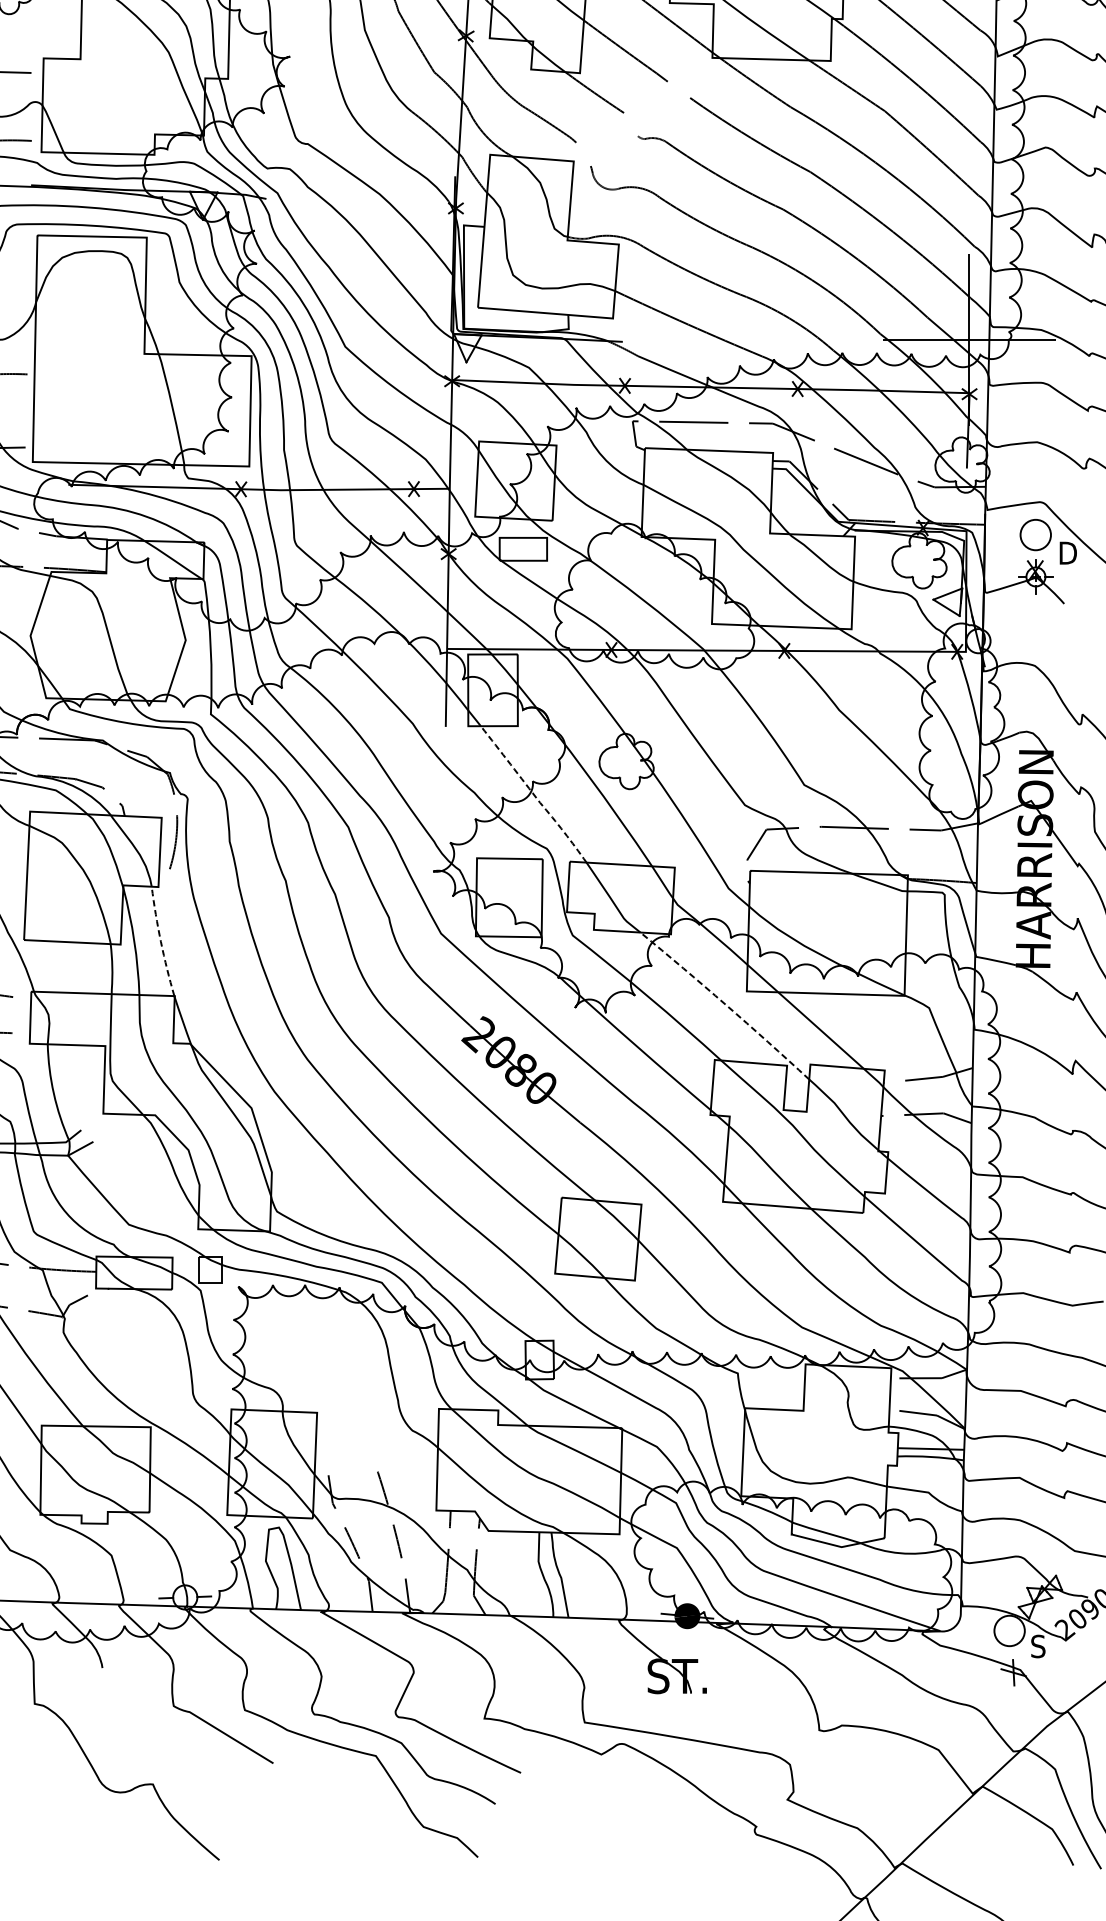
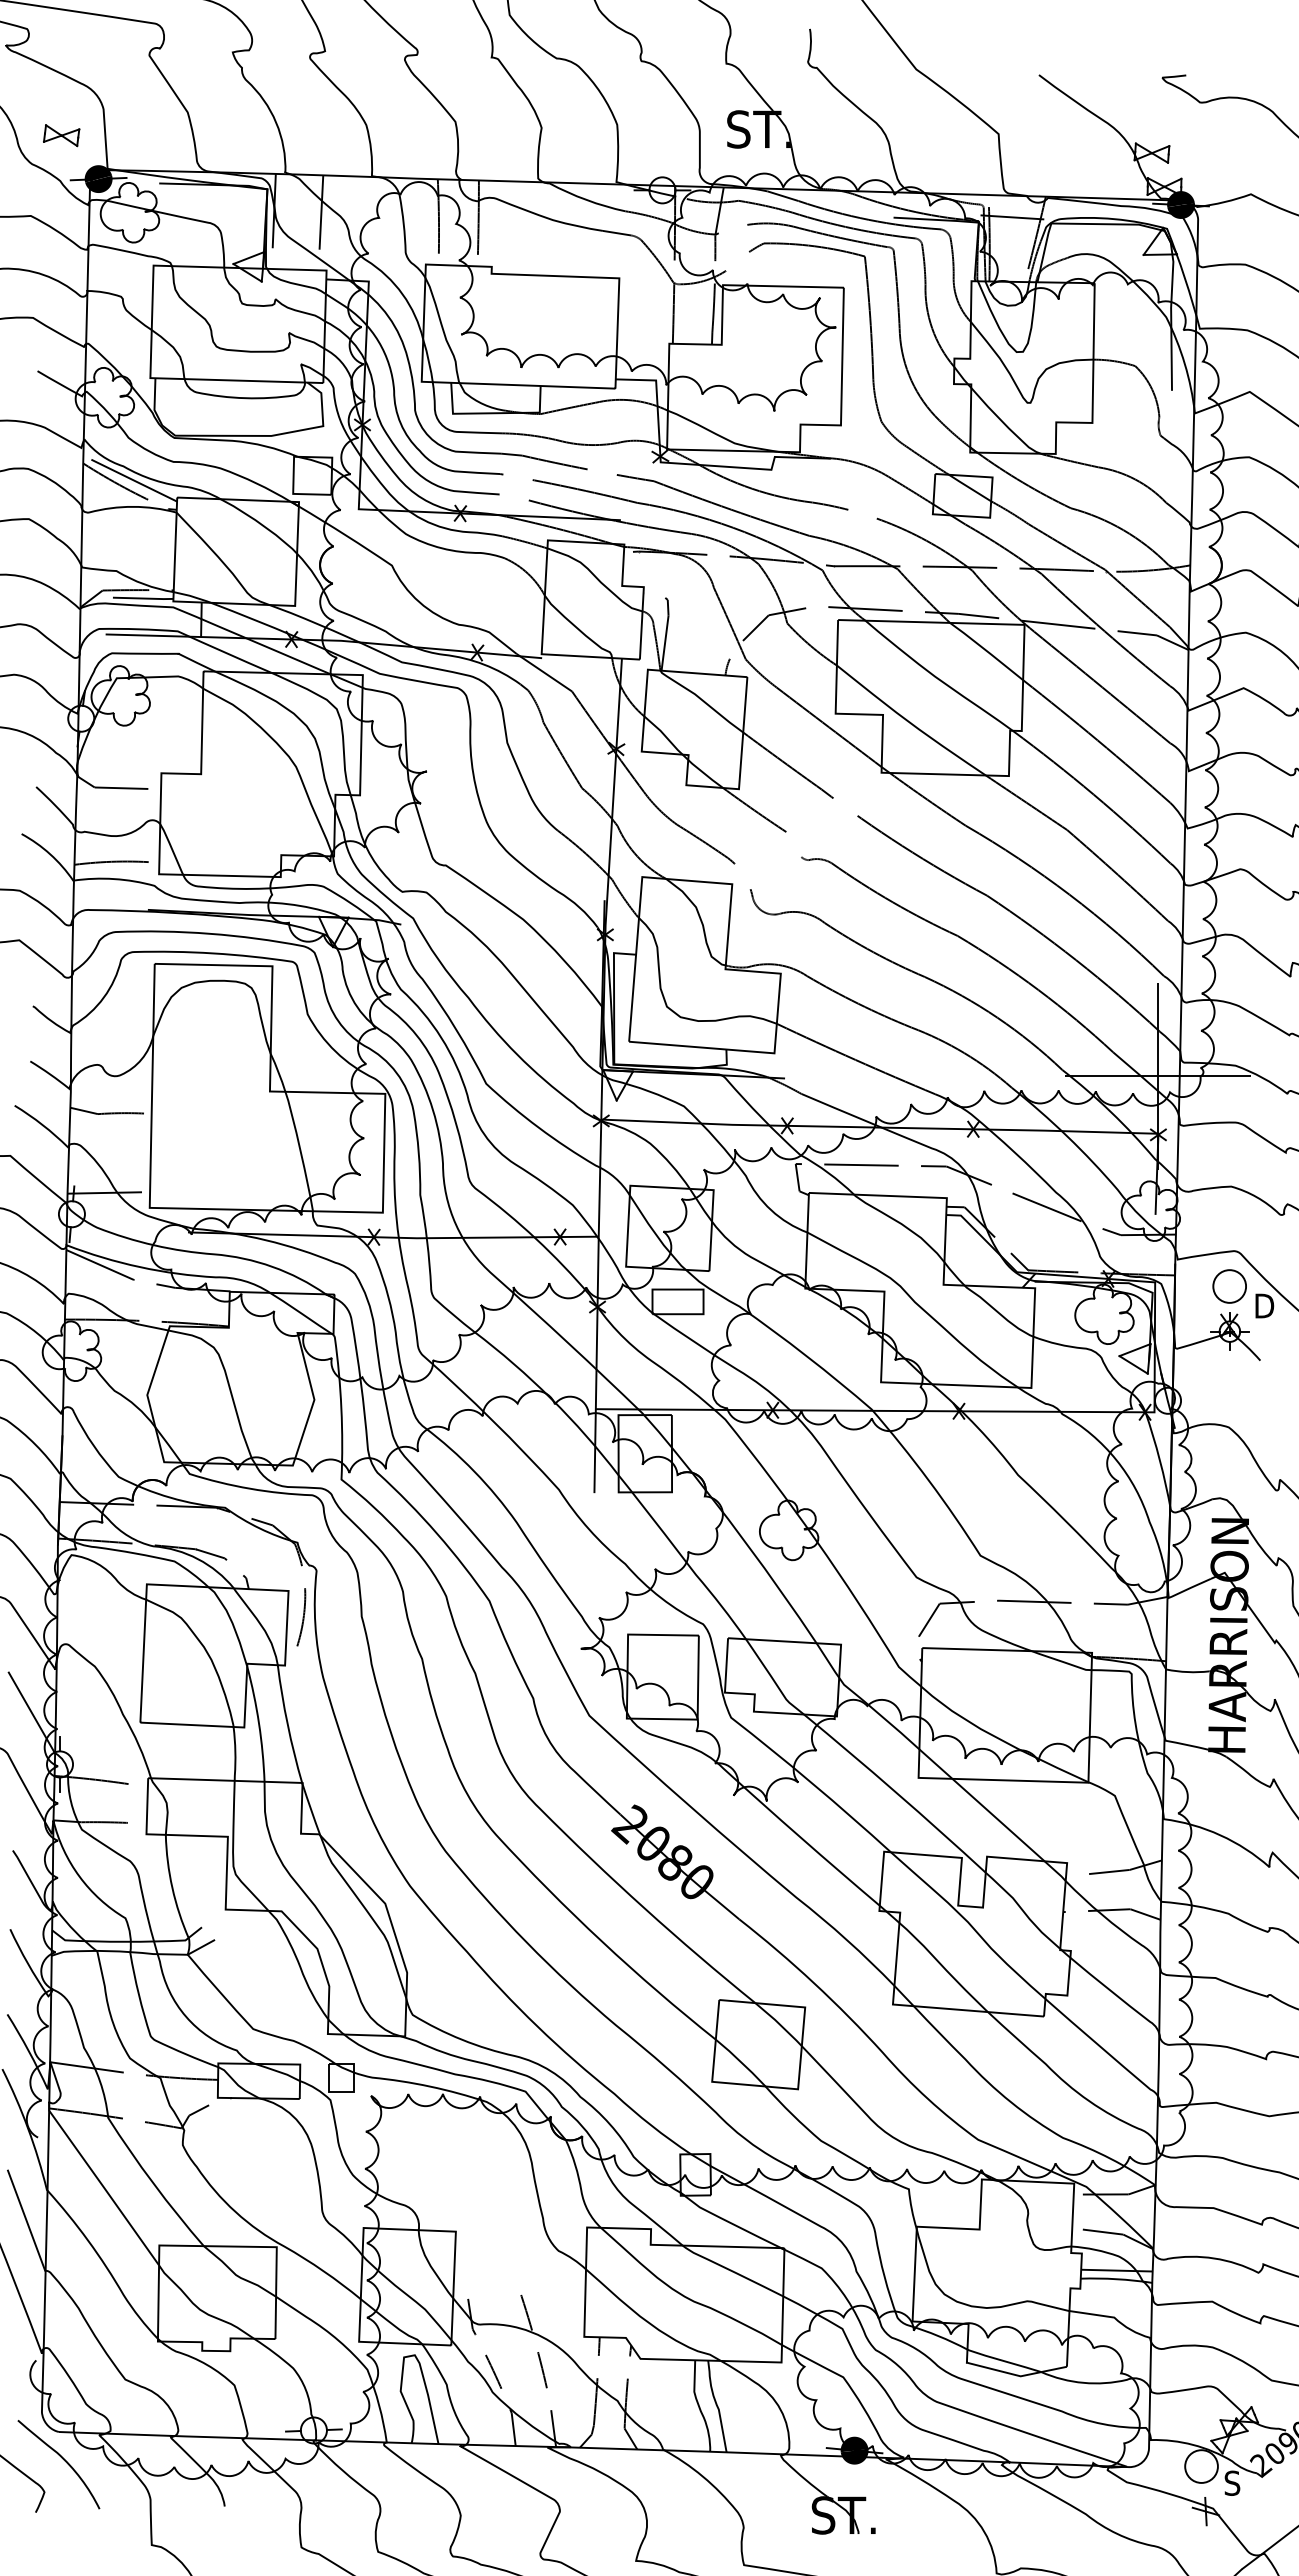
line: (534, 794) -> (689, 1565), dashed -> solid
line: (160, 941) -> (287, 1724), dashed -> solid
line: (726, 1004) -> (896, 1792), dashed -> solid

